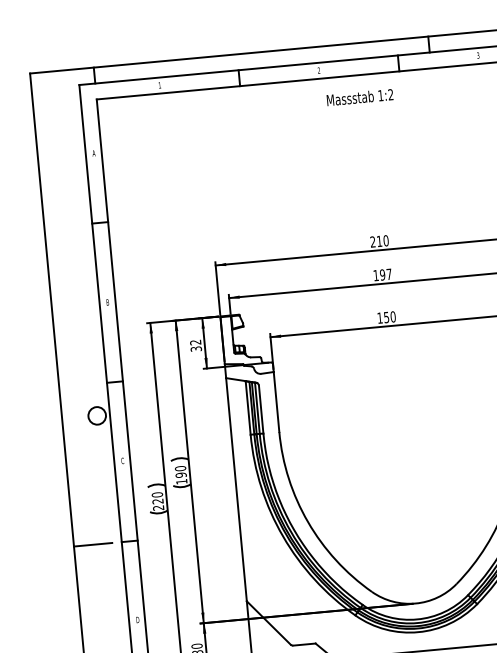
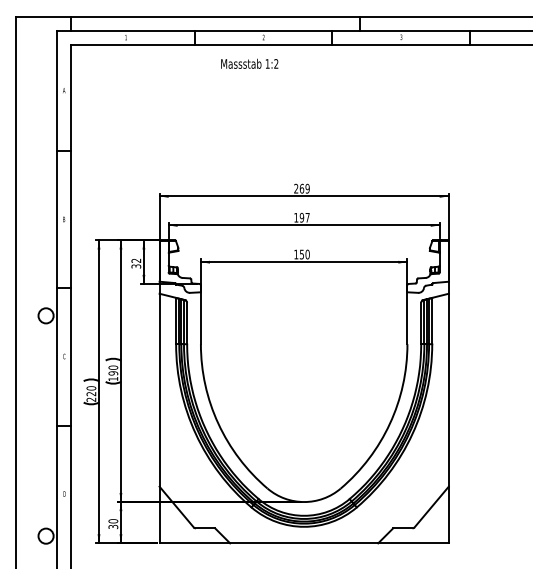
text: (359, 97) -> (249, 63), moved
text: (382, 240) -> (304, 188), 210 -> 269
line: (92, 545) -> (31, 426), removed

